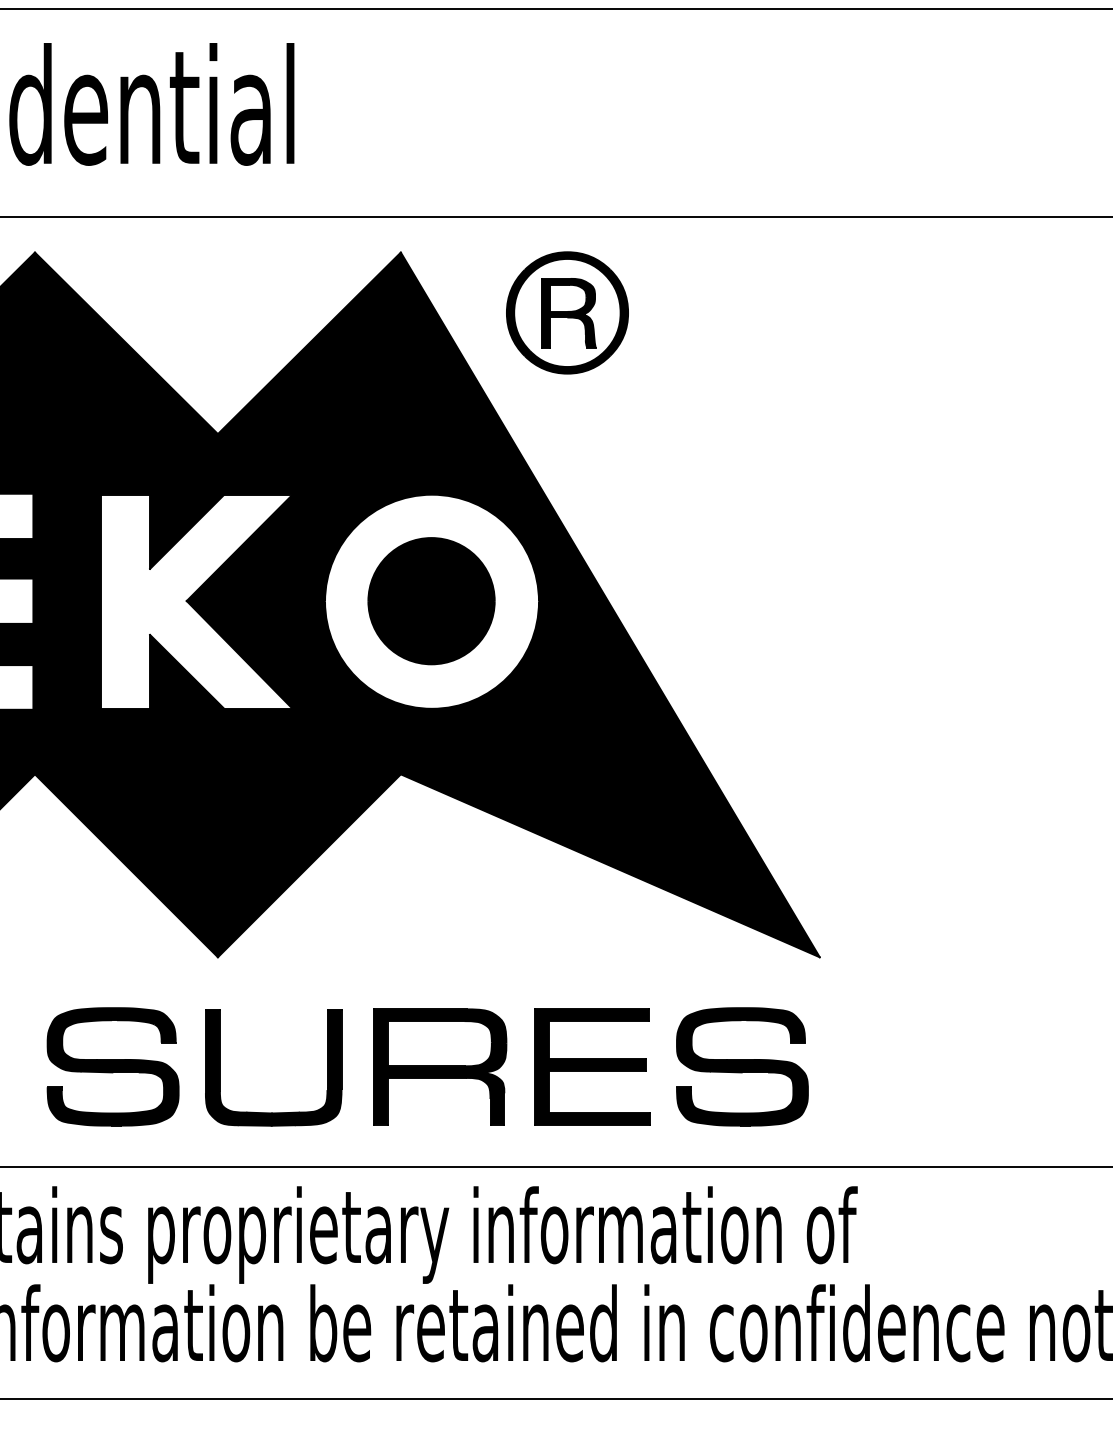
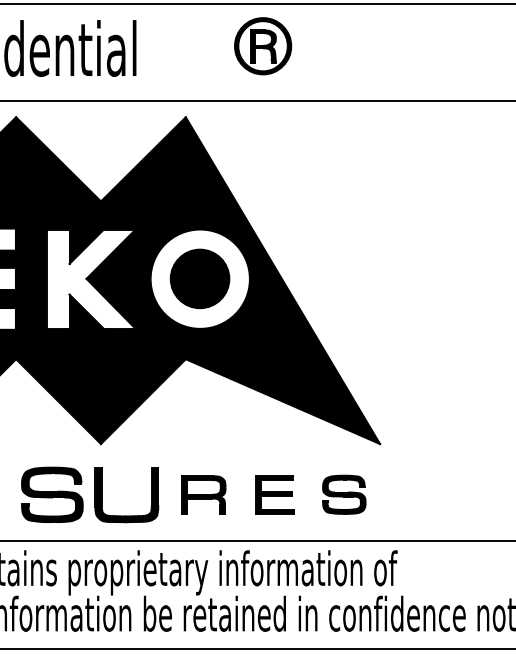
part: (568, 313) -> (263, 46), moved
part: (438, 1065) -> (203, 494), size x0.7
part: (592, 1065) -> (274, 494), size x0.7
part: (743, 1065) -> (344, 494), size x0.7

